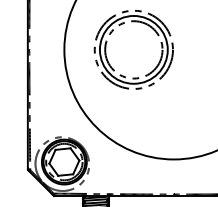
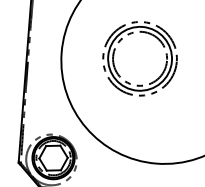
part: (133, 49) -> (139, 58), moved

